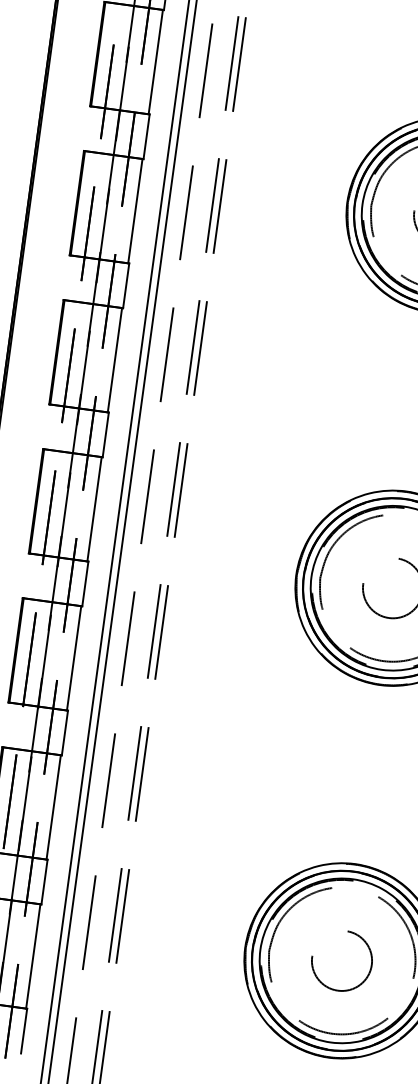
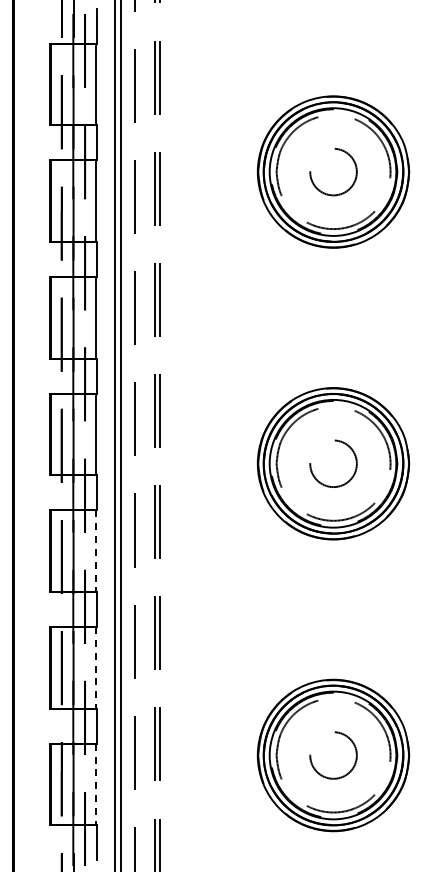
line: (73, 658) -> (95, 551), solid -> dashed
line: (53, 806) -> (95, 667), solid -> dashed
line: (32, 956) -> (95, 784), solid -> dashed

